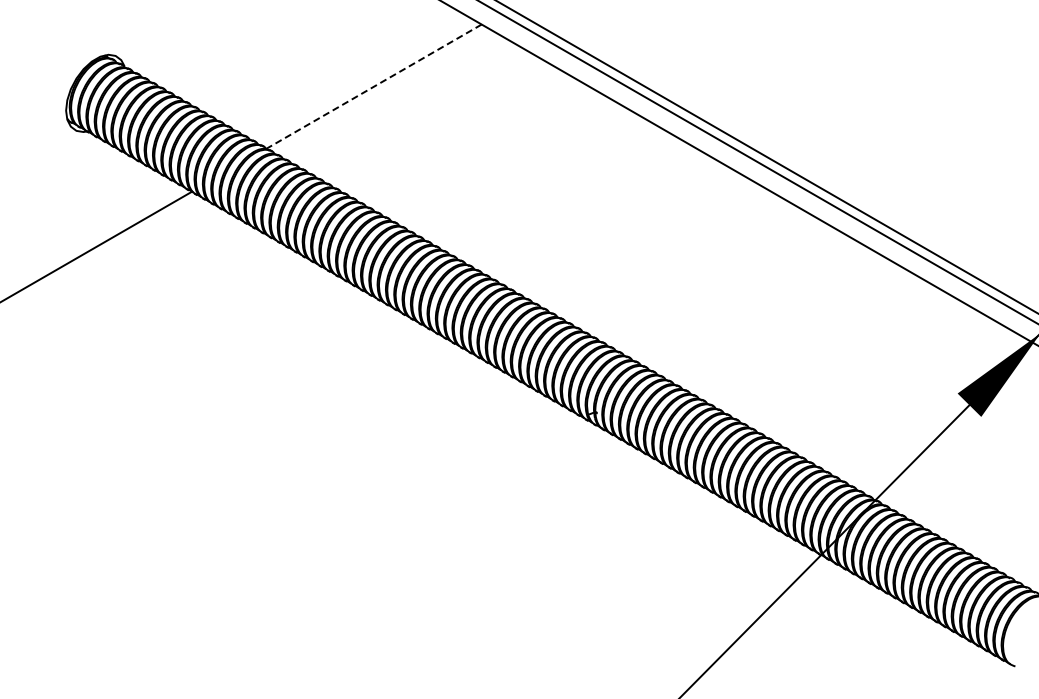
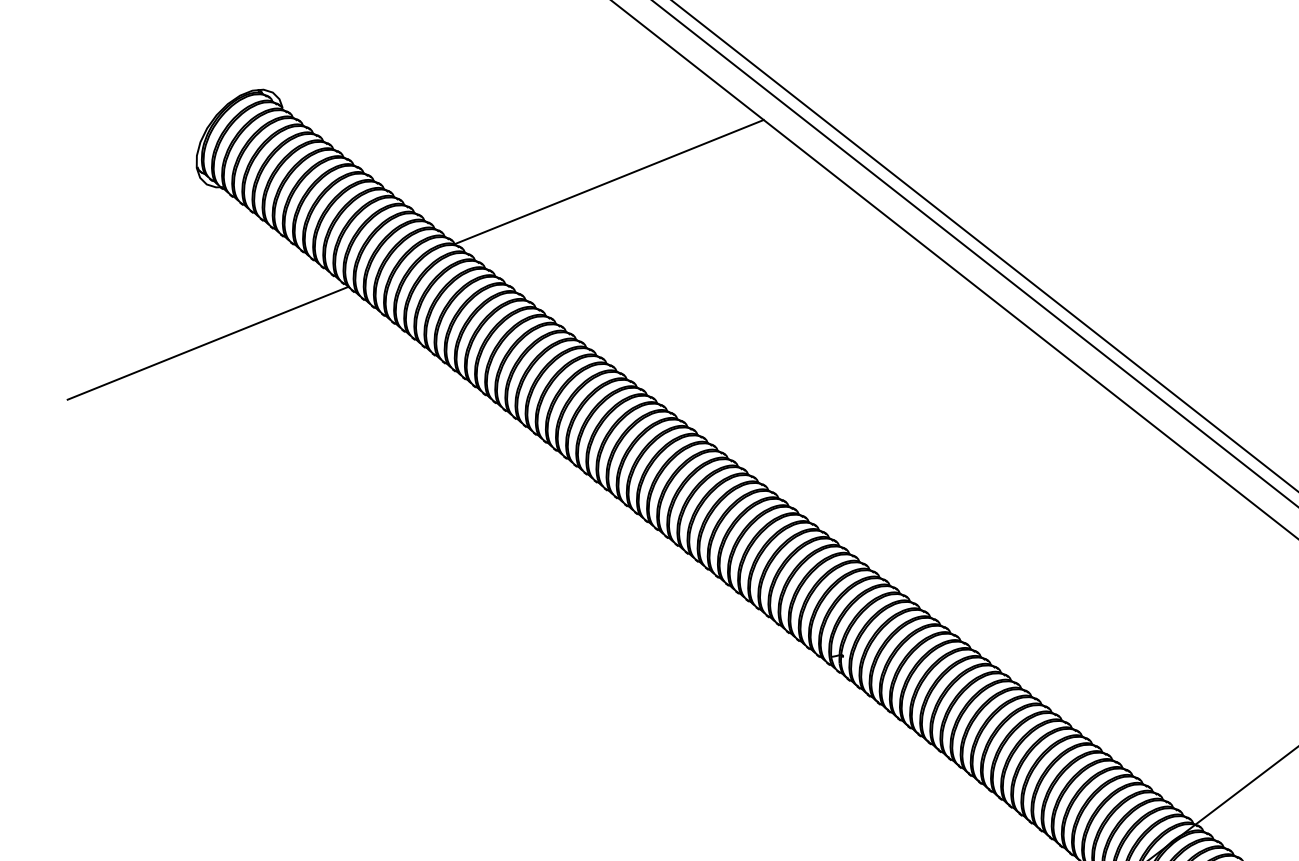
line: (373, 86) -> (608, 181), dashed -> solid

